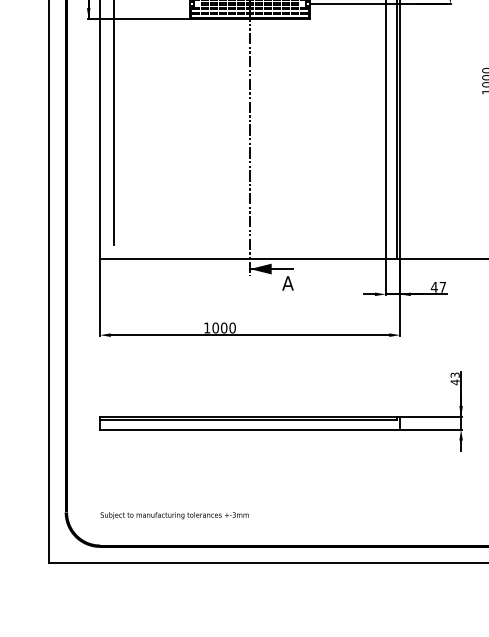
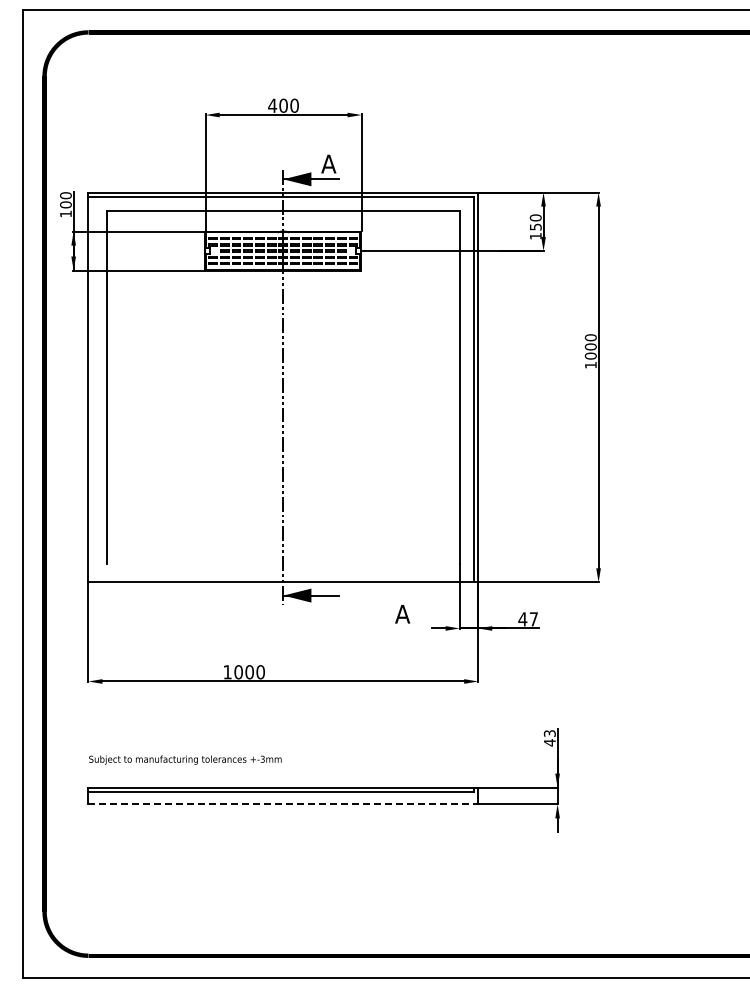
text: (287, 283) -> (402, 614), moved
line: (250, 429) -> (283, 804), solid -> dashed
text: (174, 515) -> (185, 759), moved

